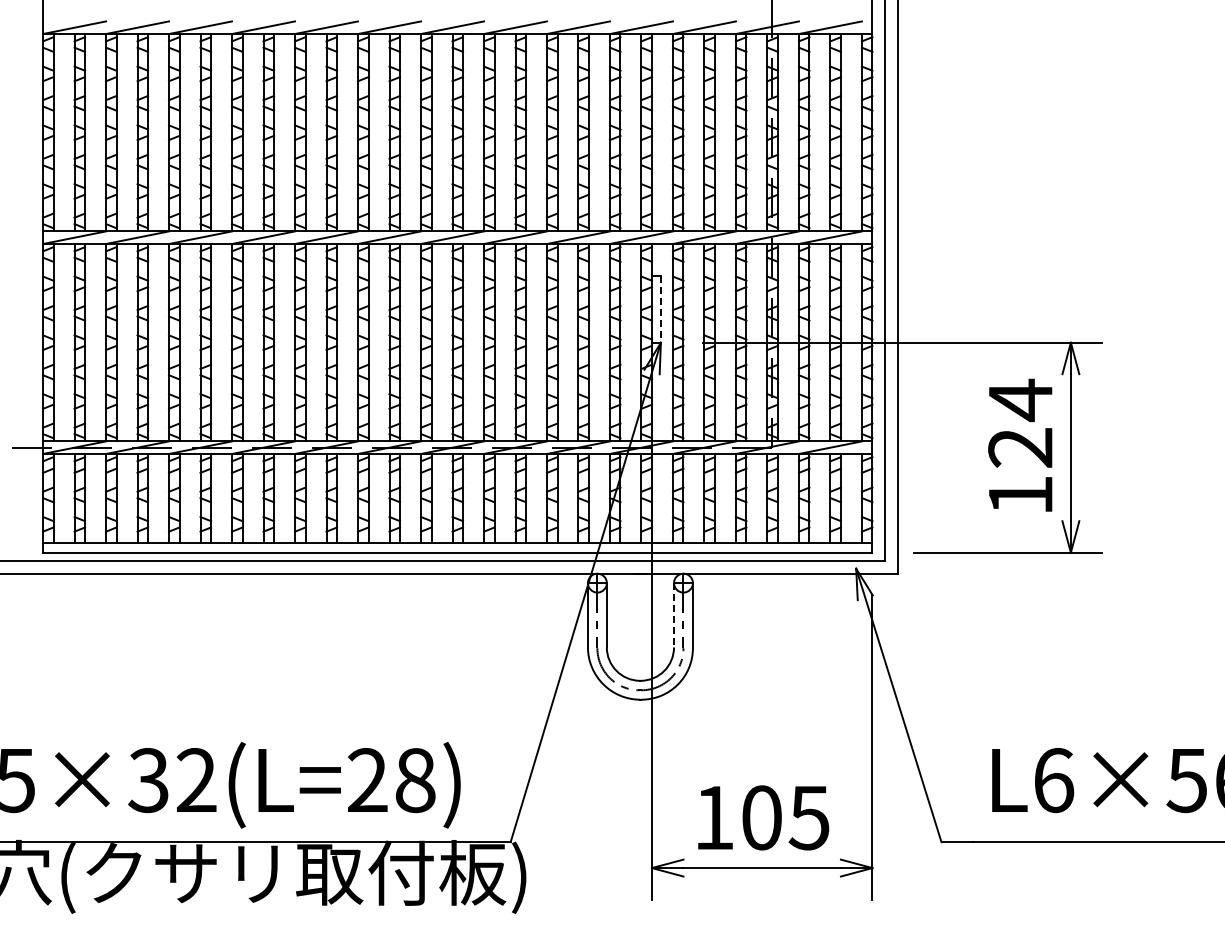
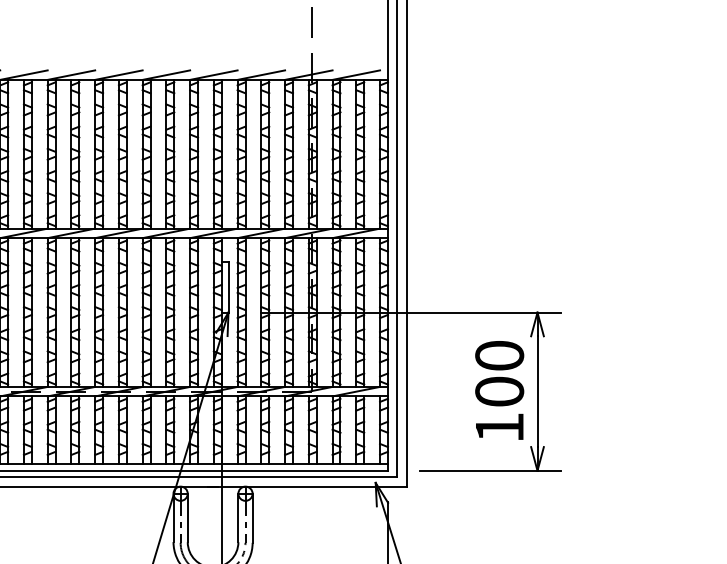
line: (661, 309) -> (228, 287), dashed -> solid
text: (1020, 422) -> (499, 372), 124 -> 100
line: (674, 615) -> (238, 518), dashed -> solid

